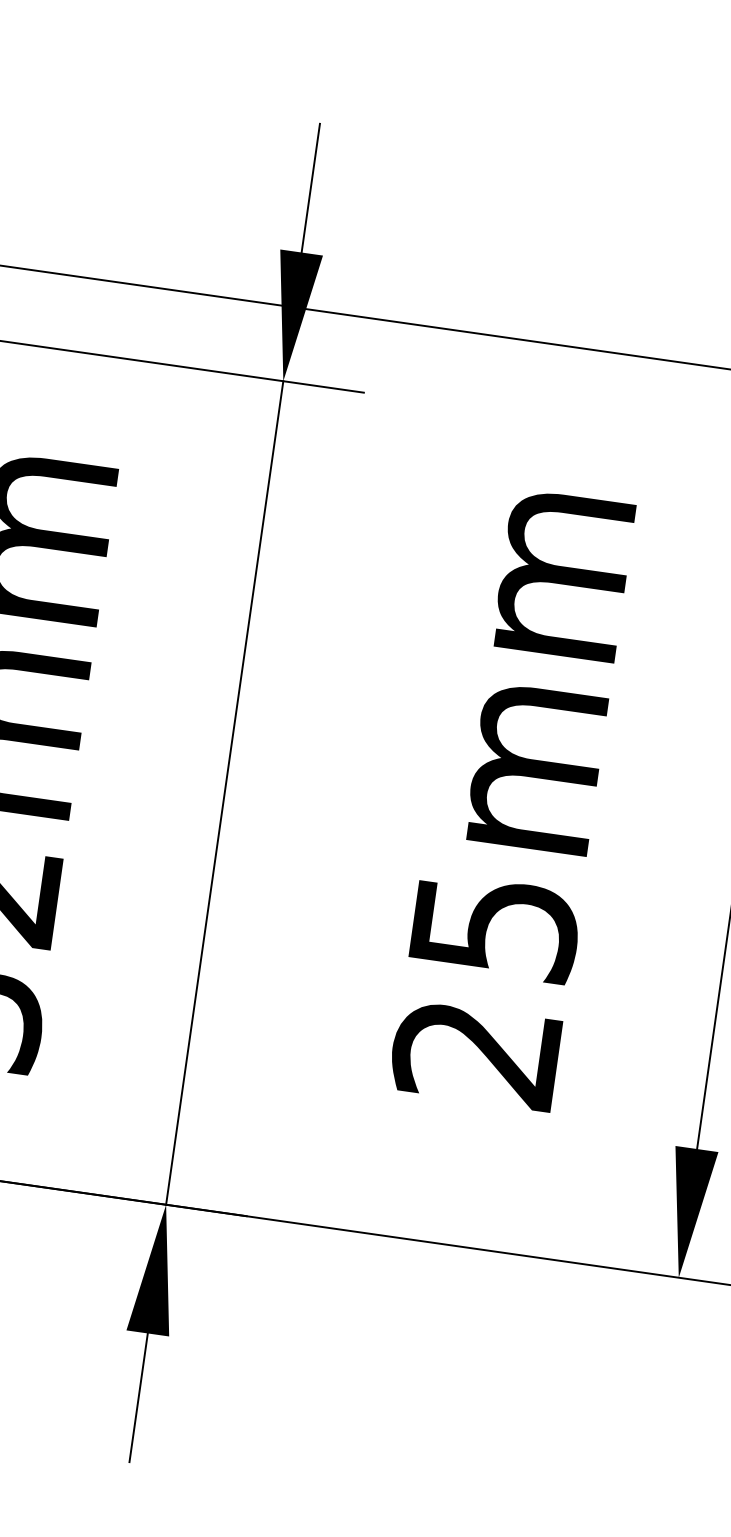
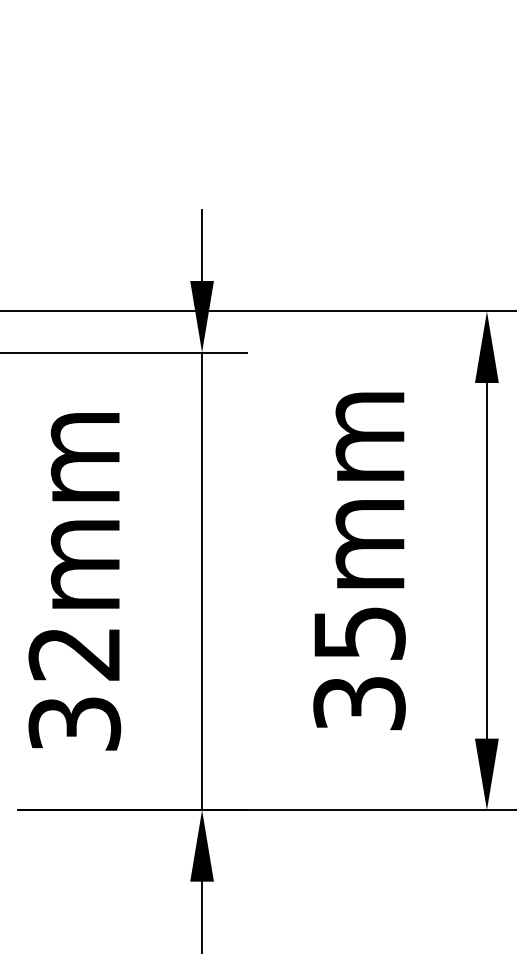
text: (476, 1053) -> (359, 703), 25mm -> 35mm

